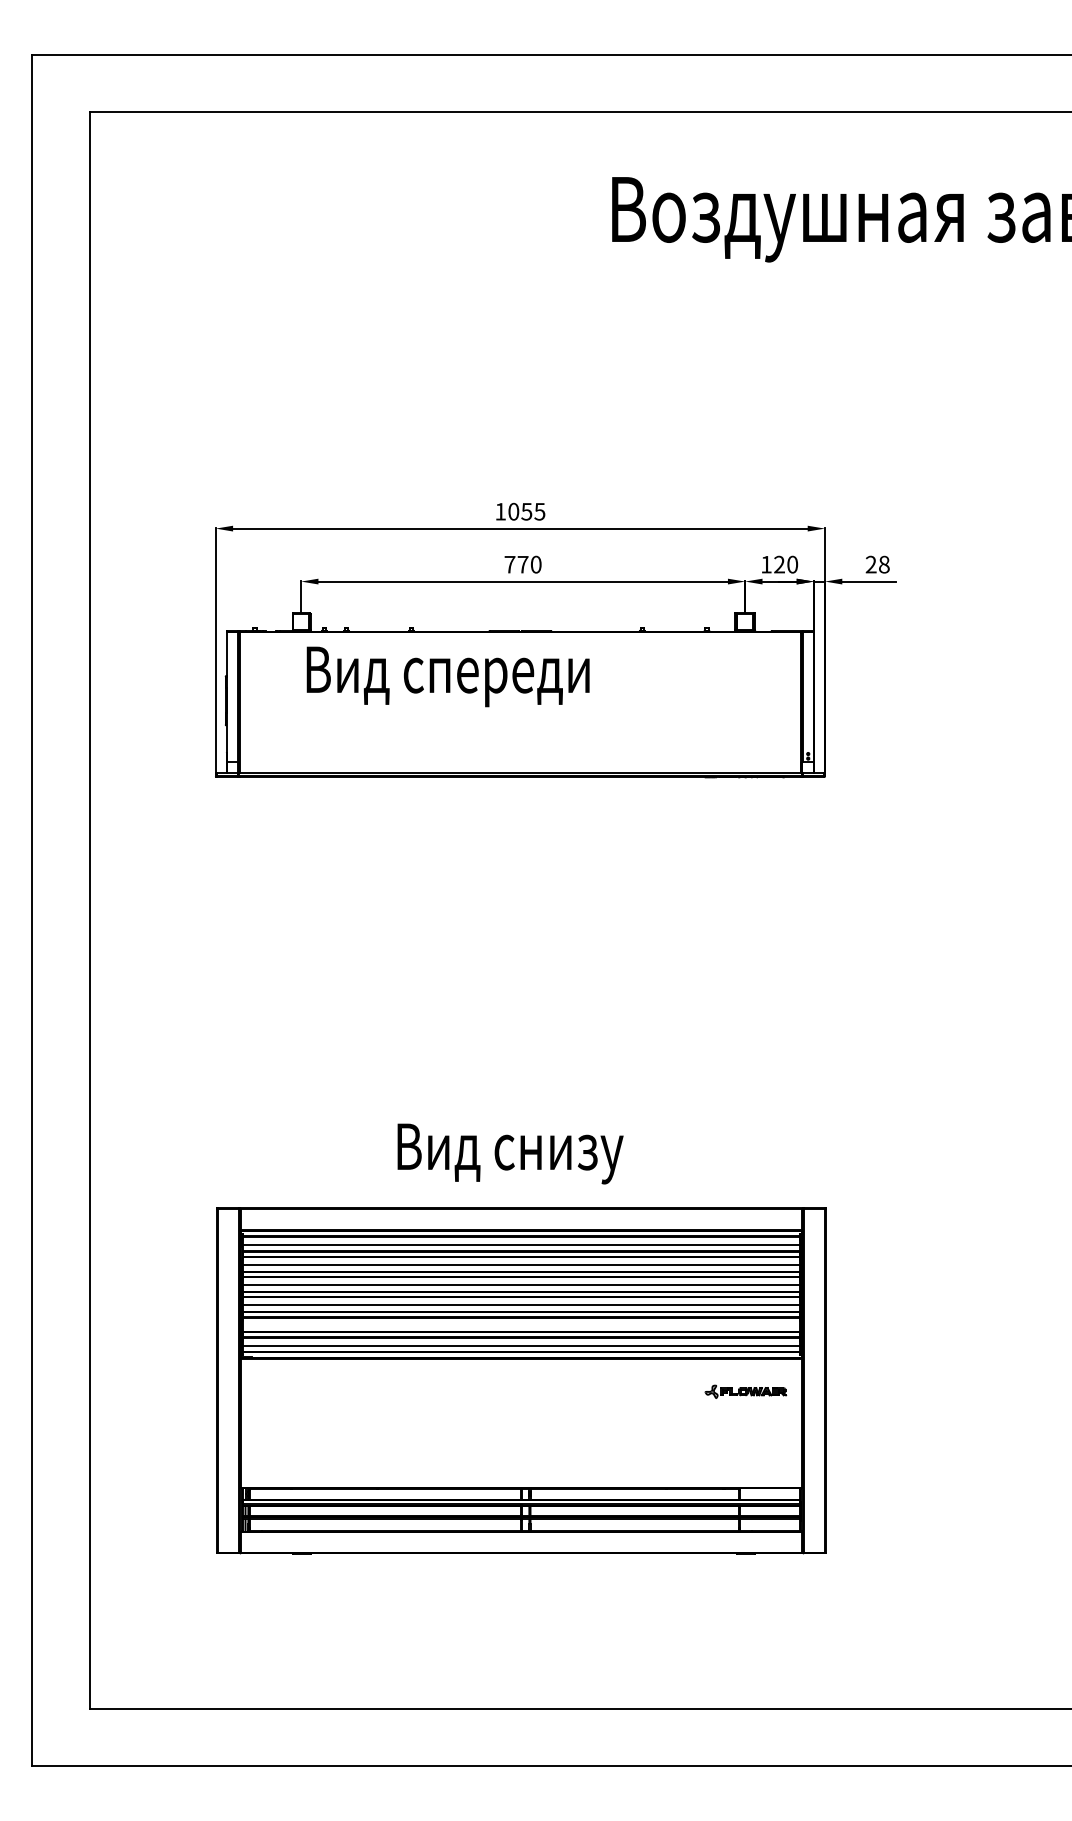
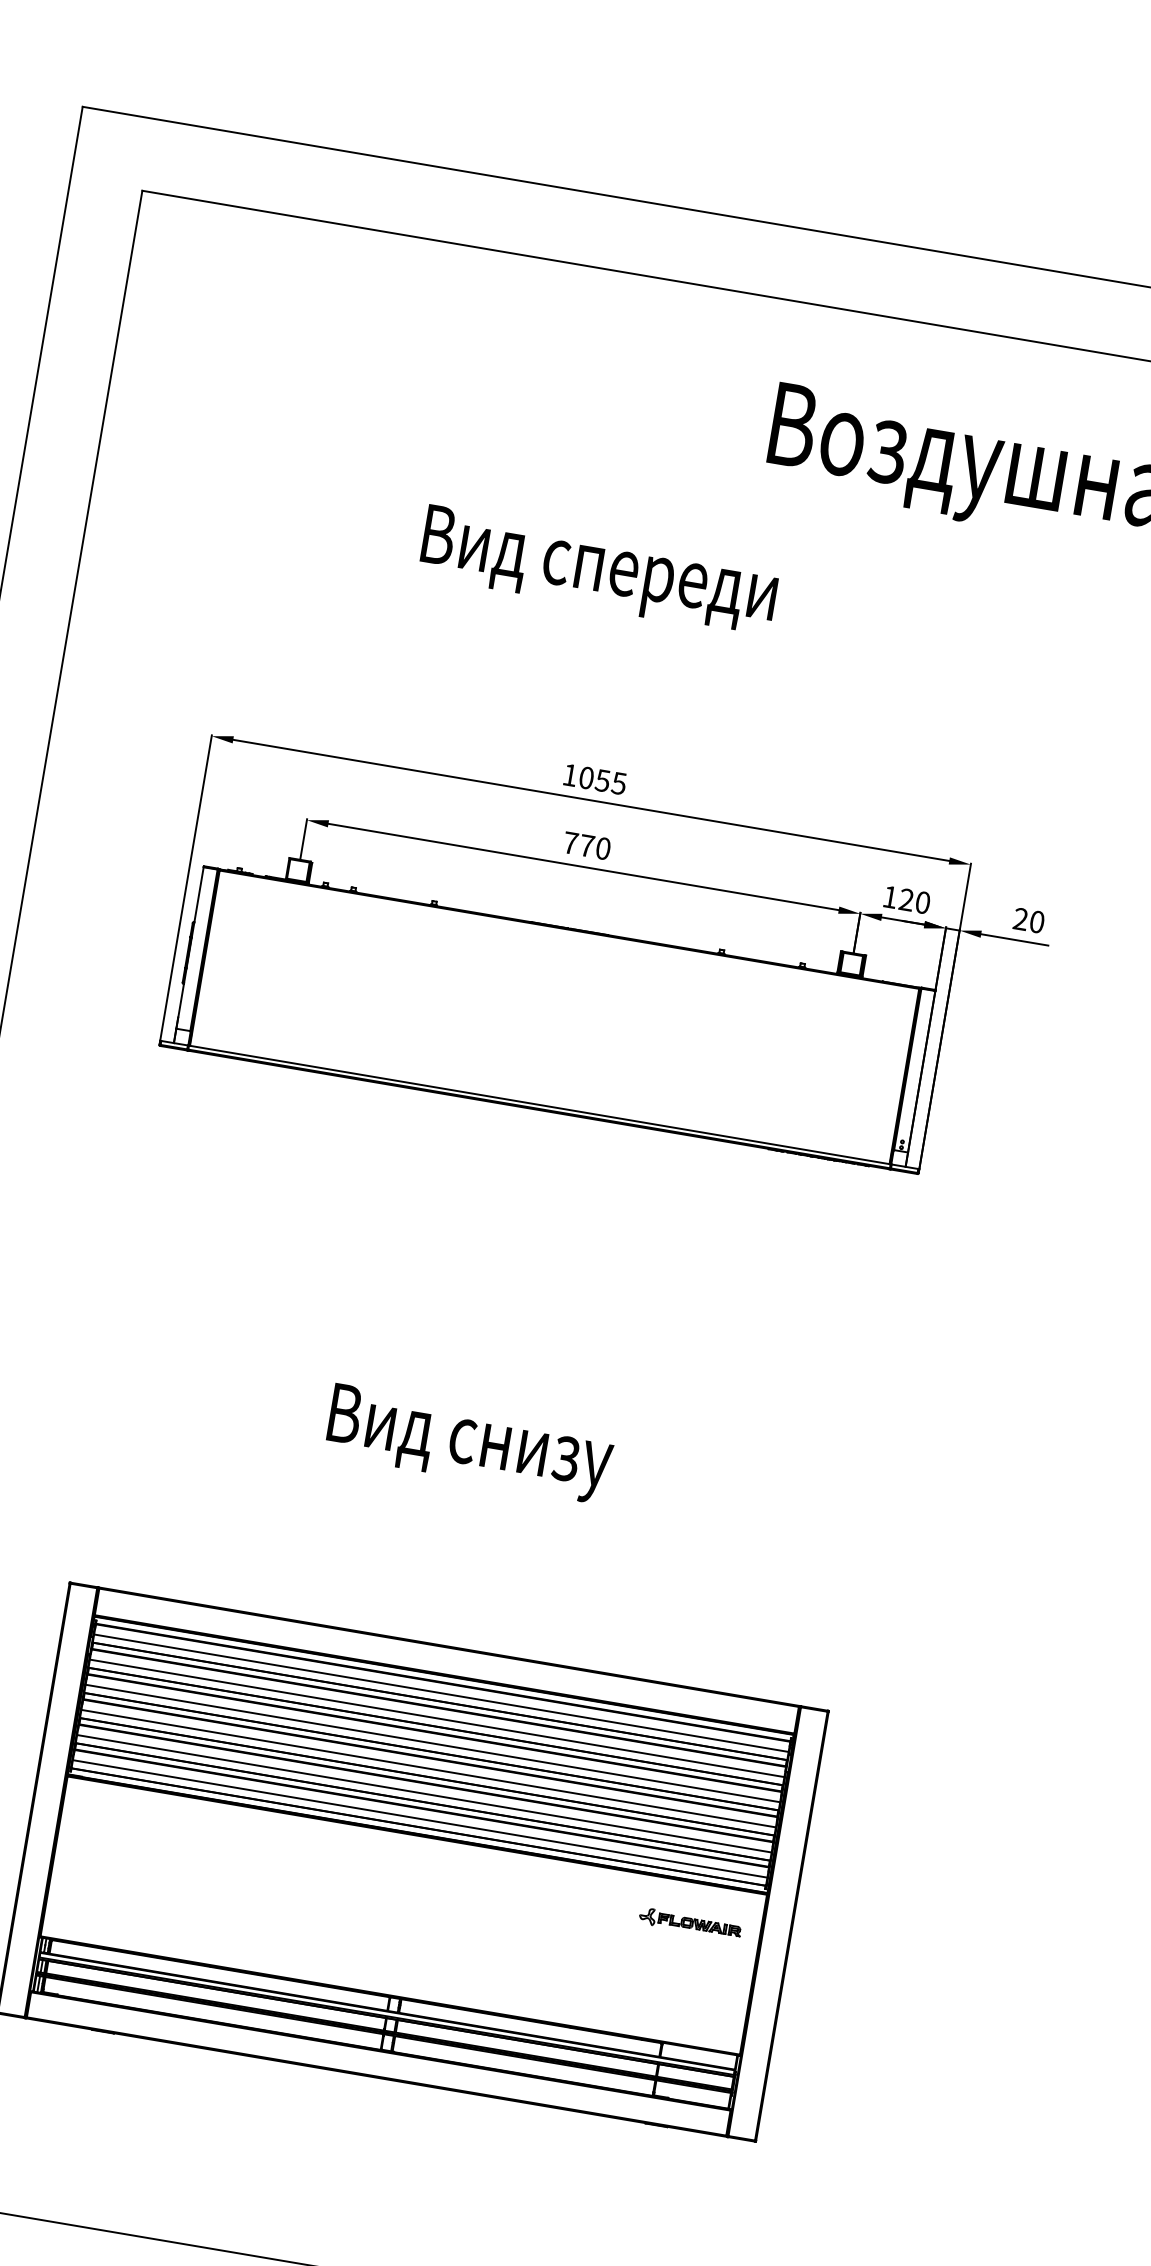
text: (884, 564) -> (1037, 921), 28 -> 20
text: (447, 676) -> (598, 570), moved
text: (510, 1153) -> (469, 1443), moved
line: (520, 1325) -> (423, 1793), added

